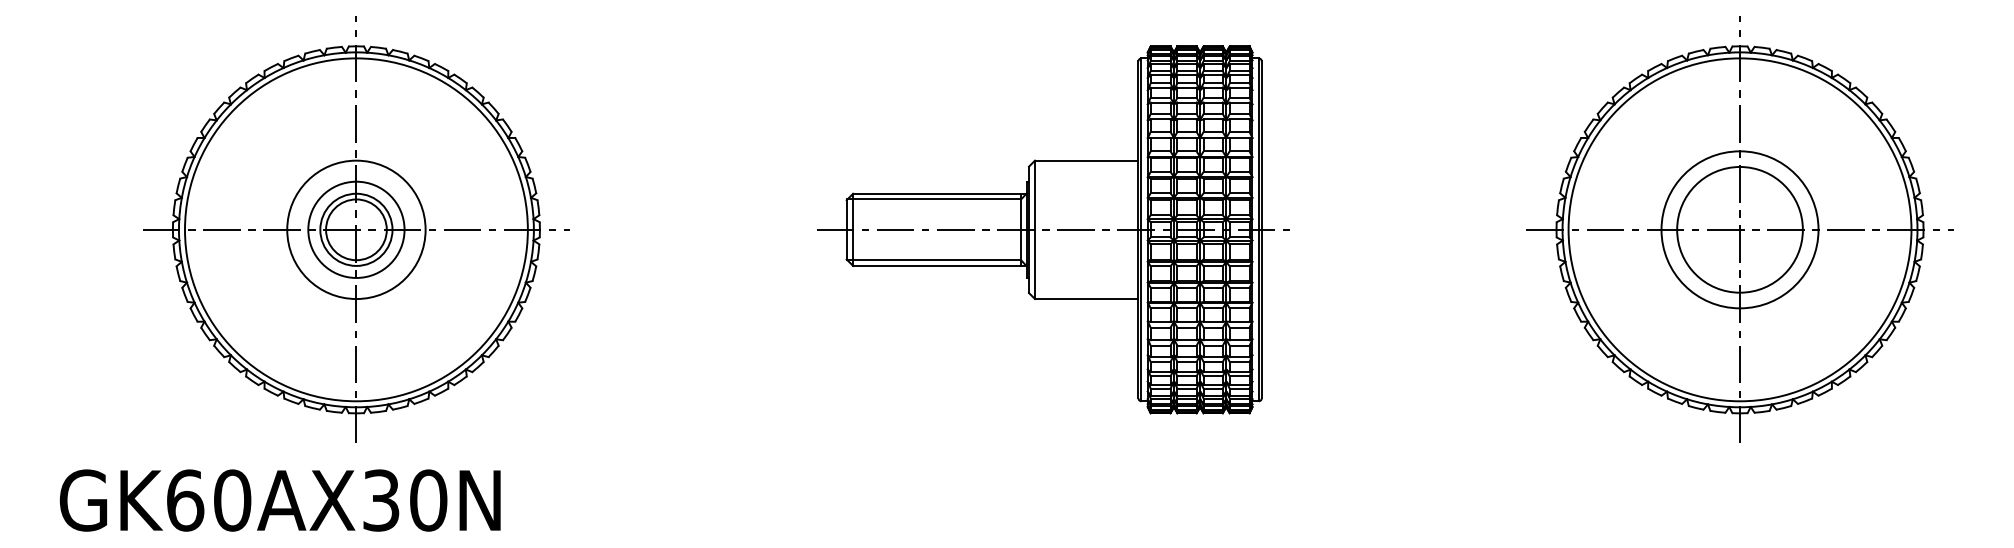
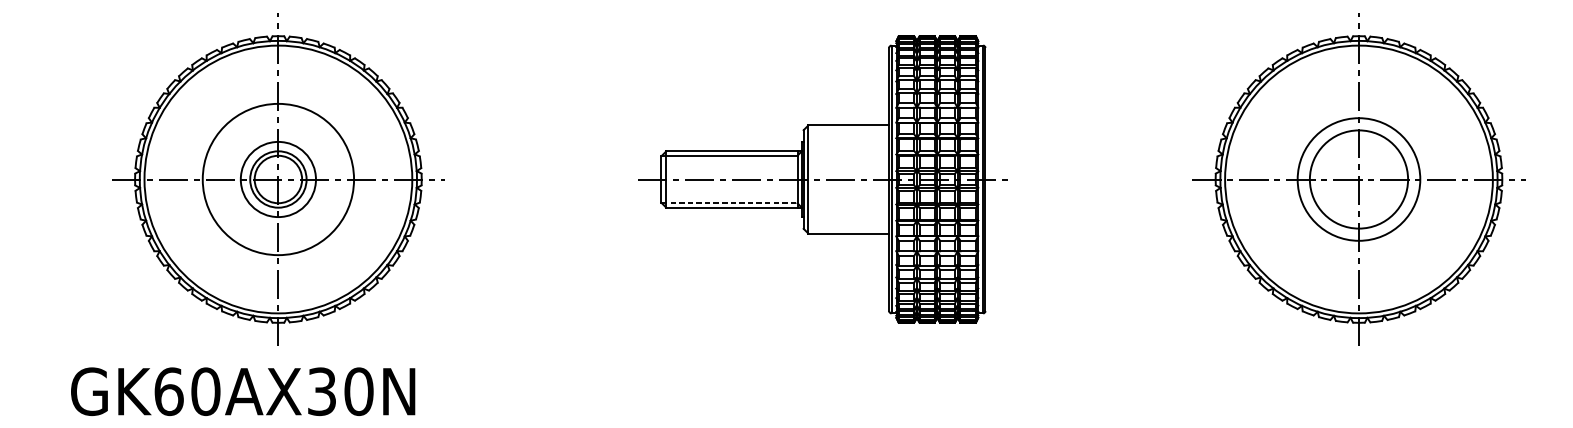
circle: (356, 229) -> (278, 179), size x1.4
line: (934, 260) -> (729, 203), solid -> dashed
text: (279, 500) -> (242, 391), moved

